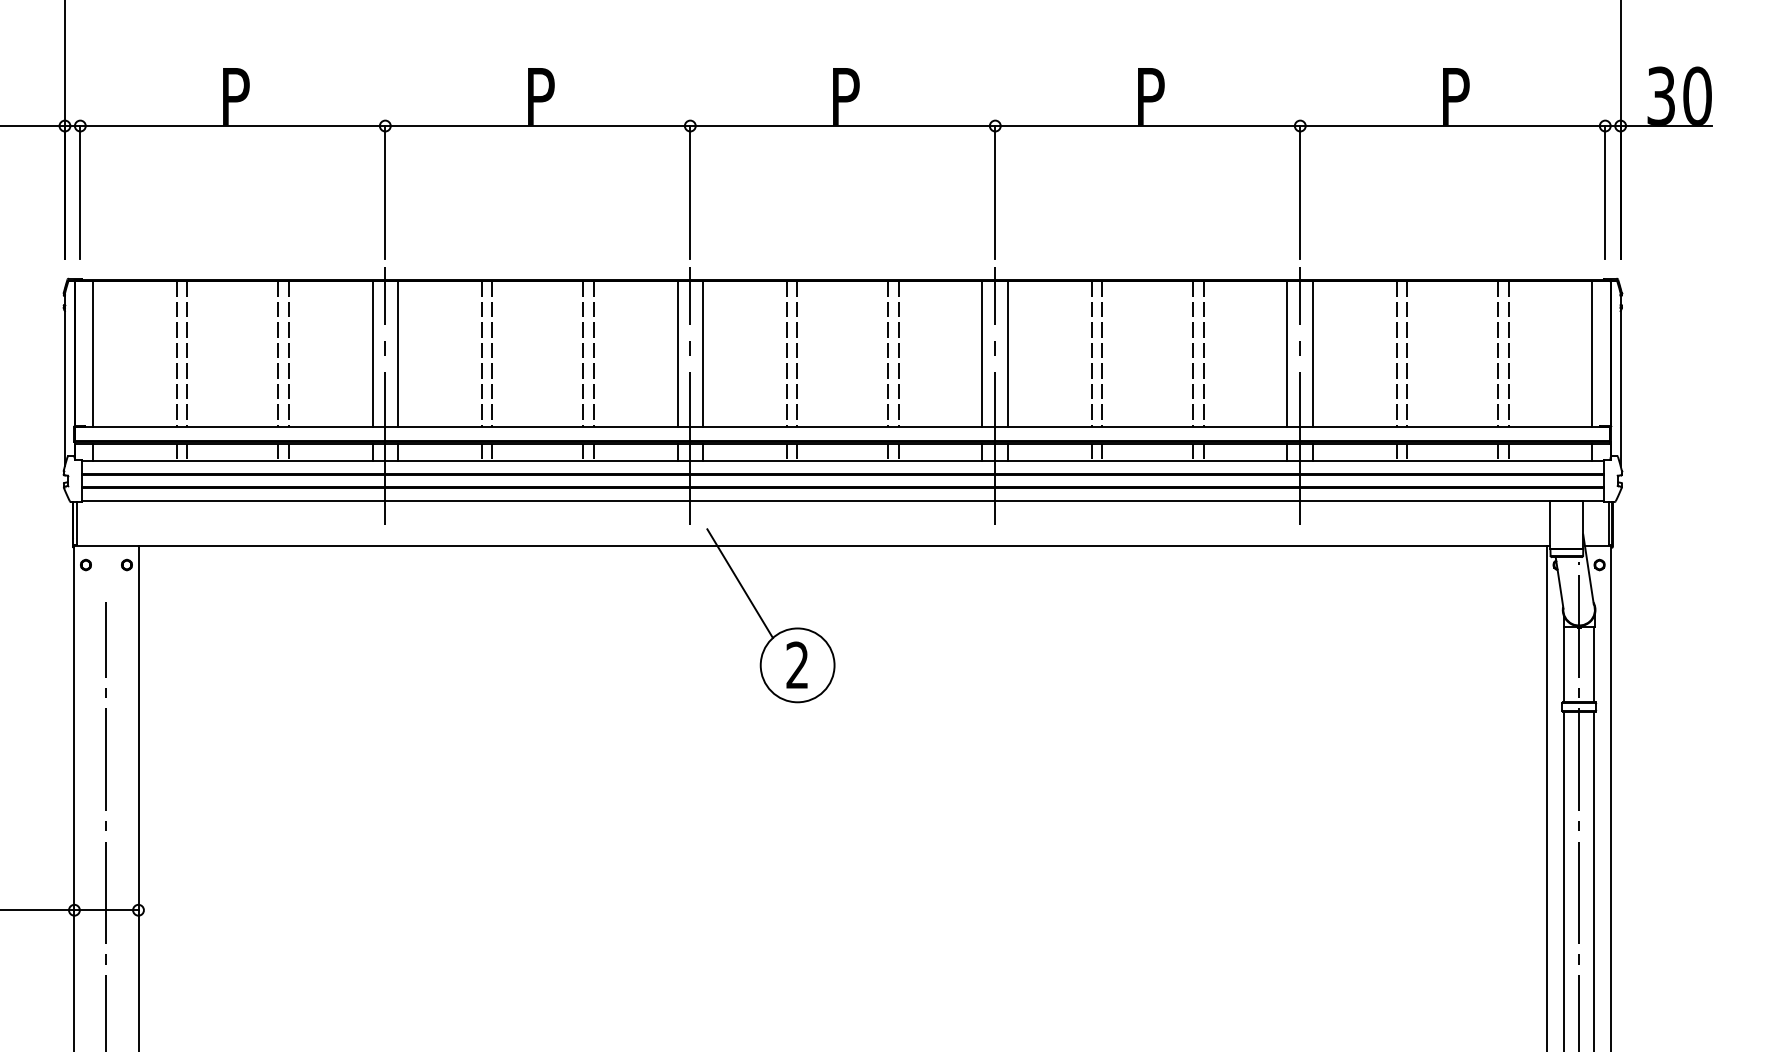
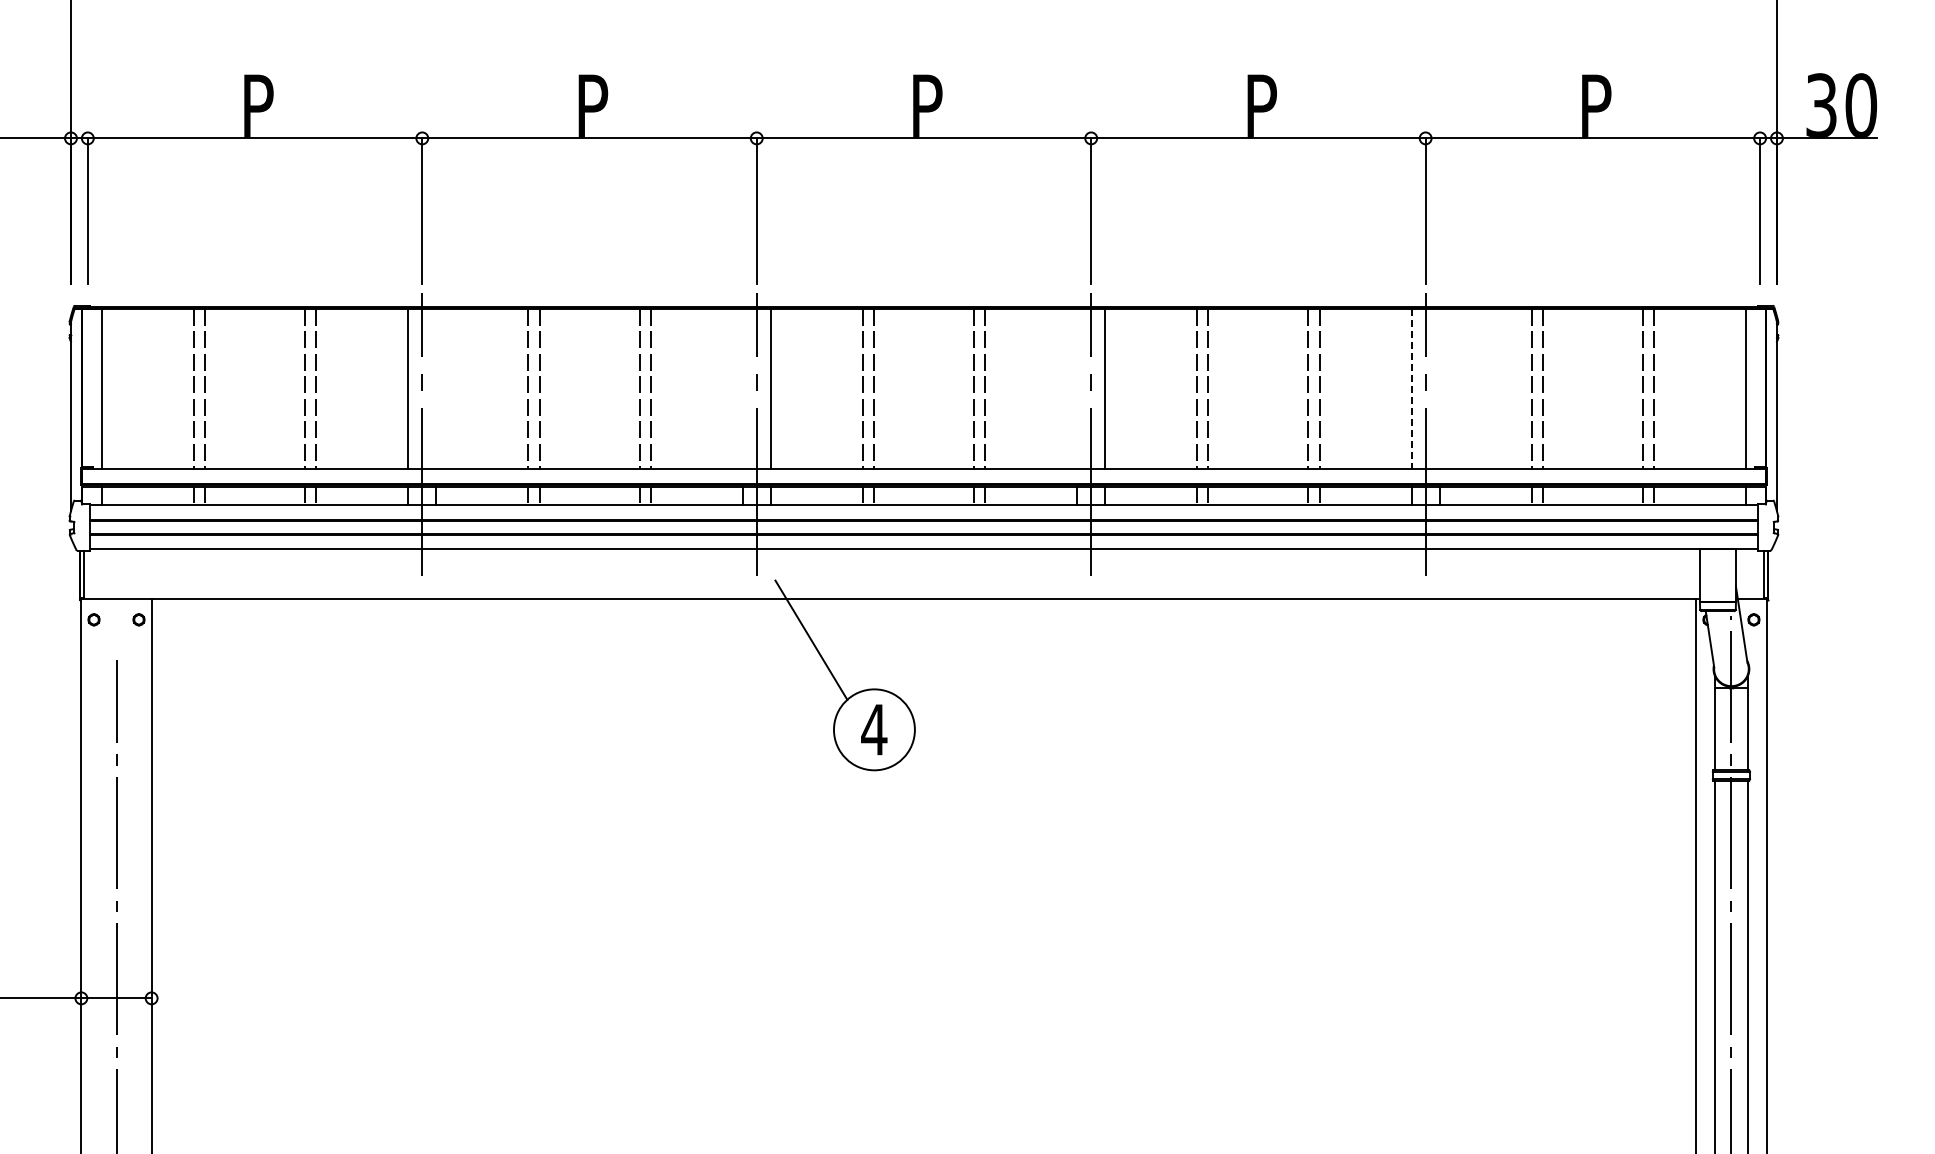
line: (398, 354) -> (436, 388), removed
line: (677, 354) -> (742, 388), removed
line: (982, 354) -> (1077, 388), removed
line: (1287, 354) -> (1411, 388), solid -> dashed
line: (1312, 354) -> (1439, 388), removed
text: (797, 665) -> (874, 729), 2 -> 4

